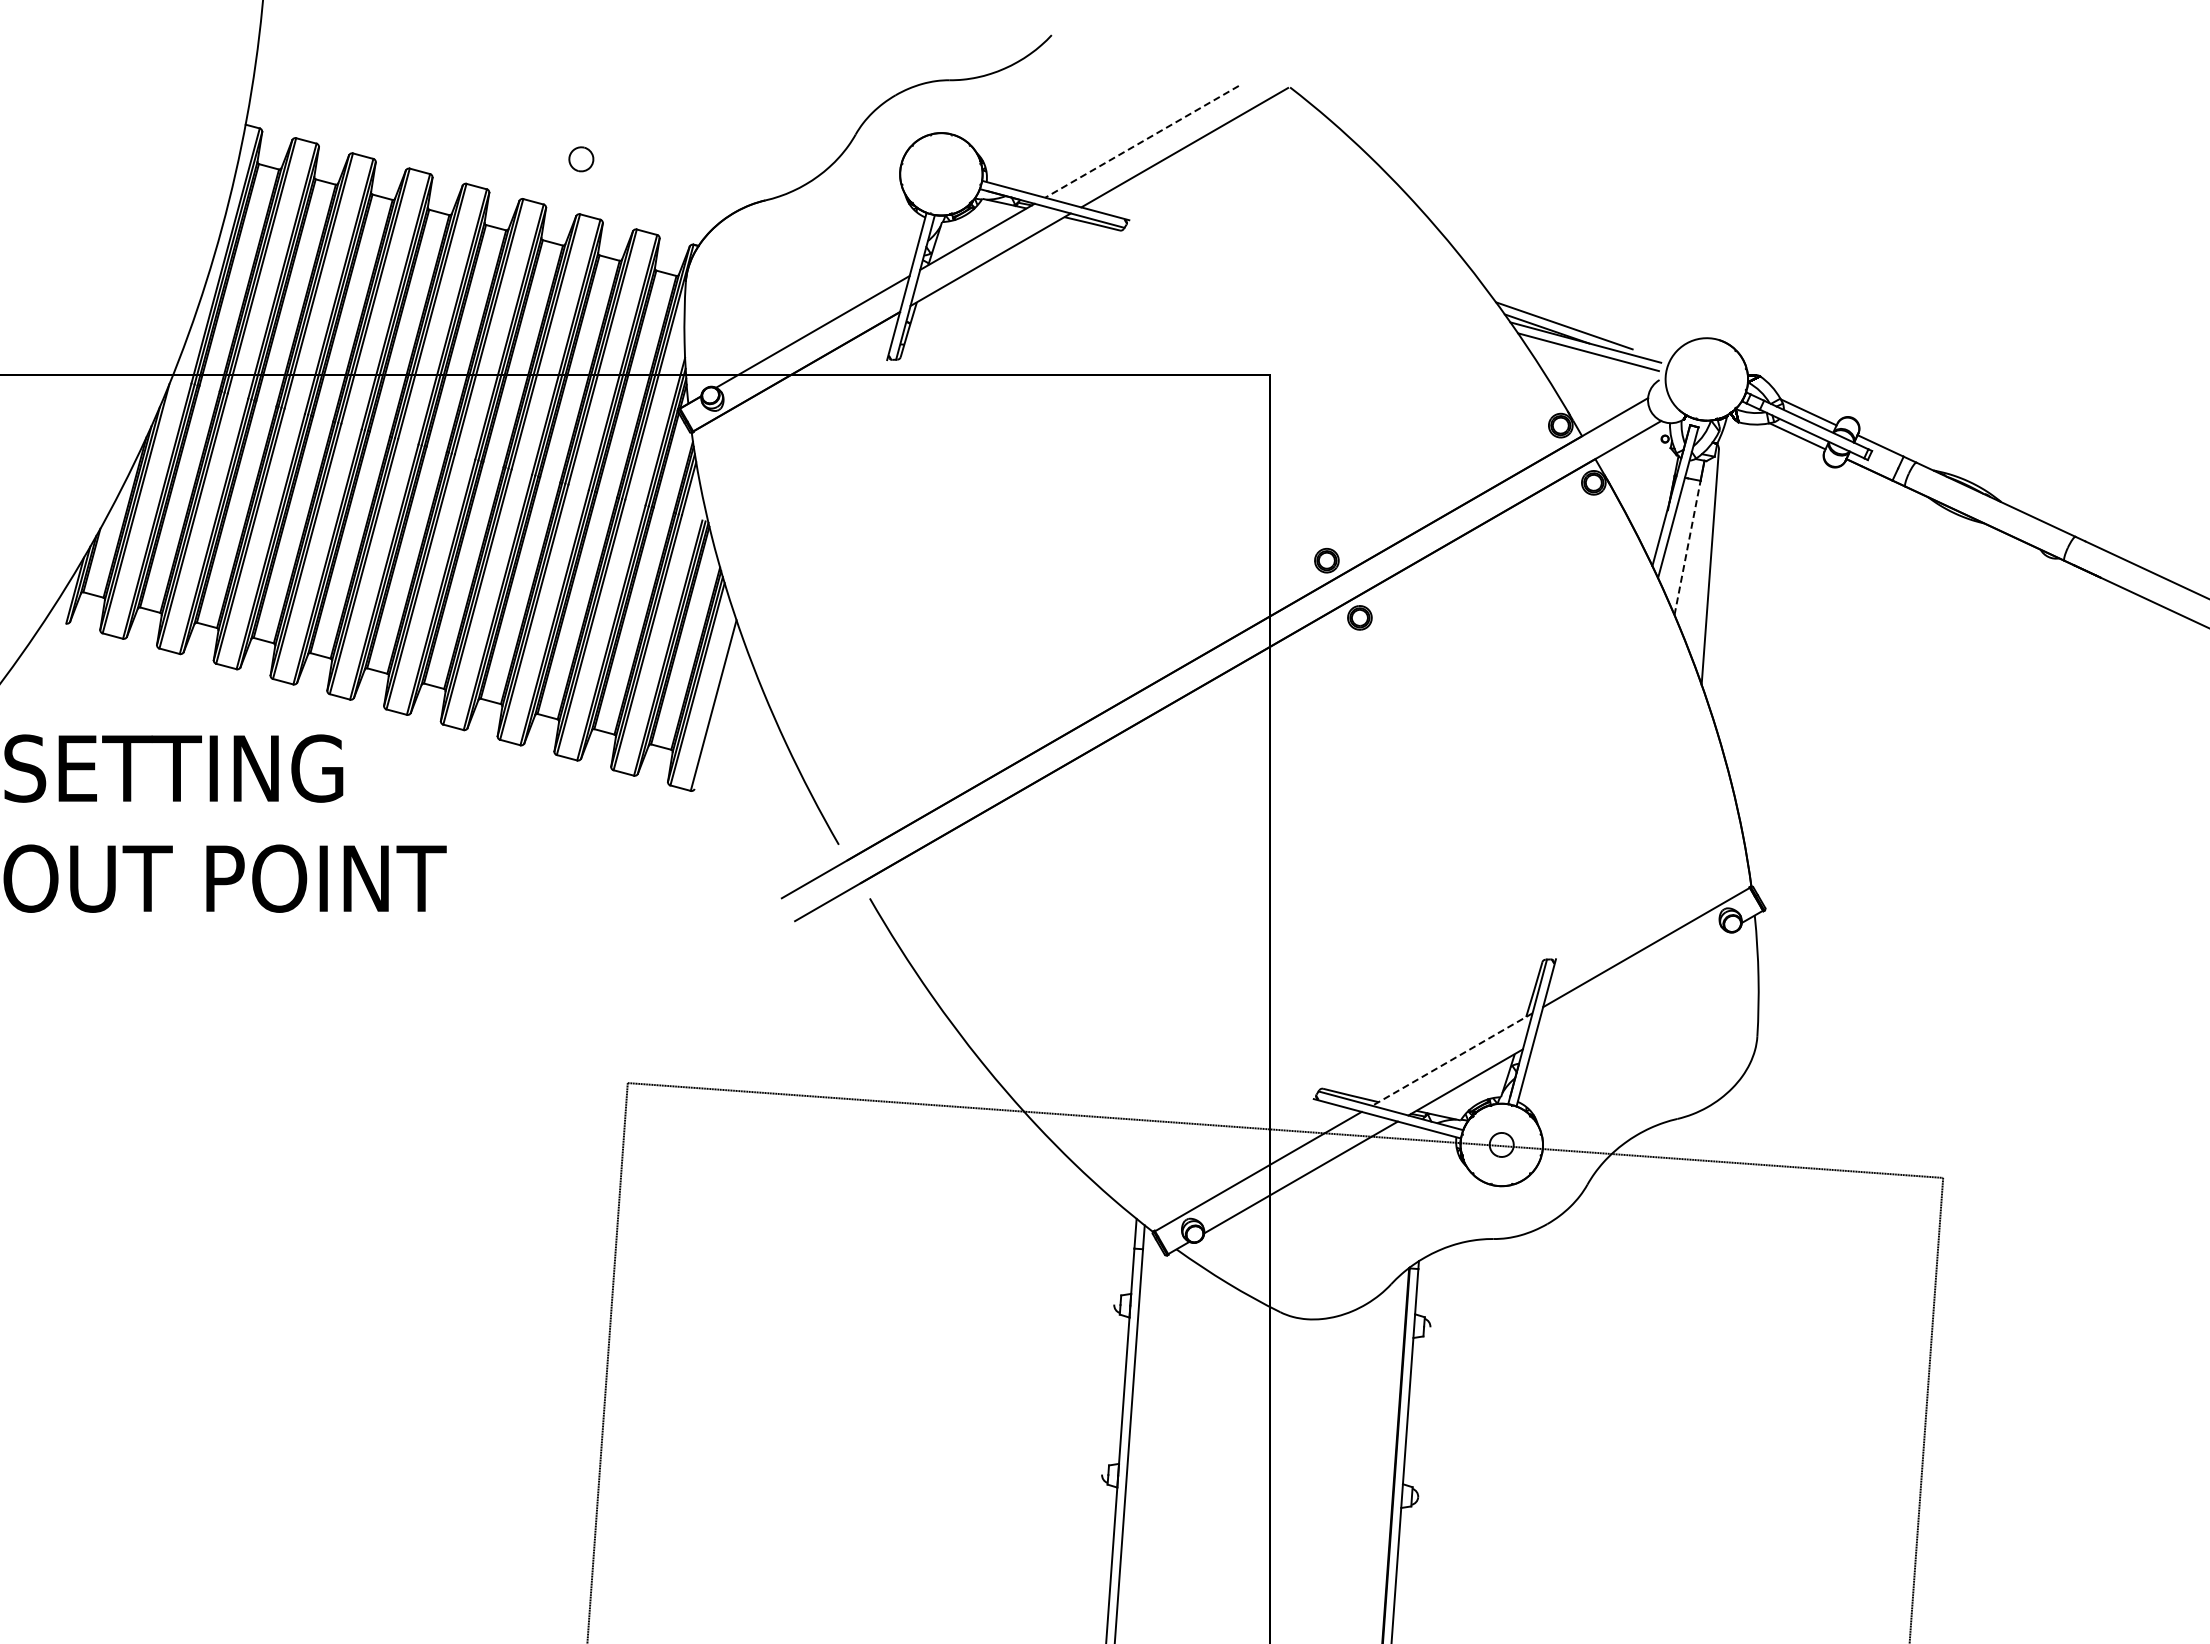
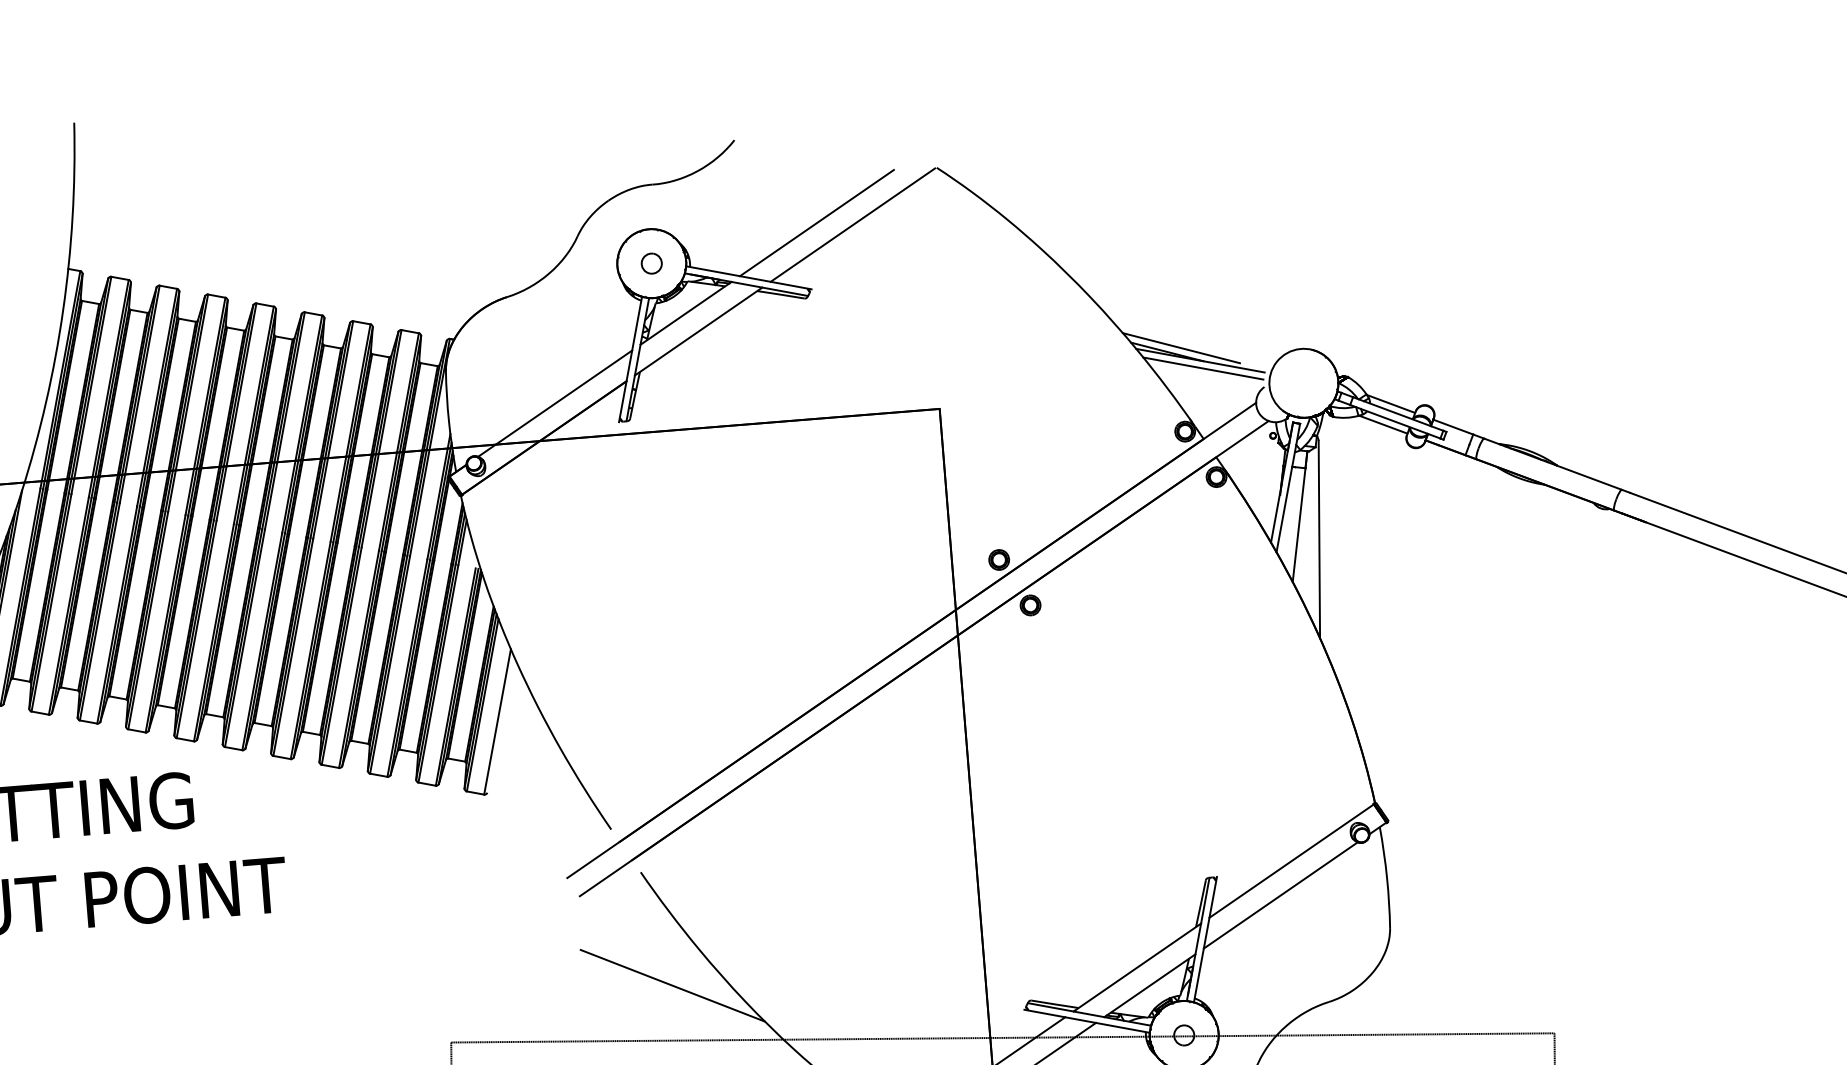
line: (1142, 141) -> (817, 222), dashed -> solid
part: (581, 159) -> (651, 263), moved
line: (1687, 547) -> (1299, 524), dashed -> solid
line: (1630, 987) -> (1281, 895), added
line: (896, 1036) -> (672, 985), added
line: (1452, 1059) -> (1137, 967), dashed -> solid

